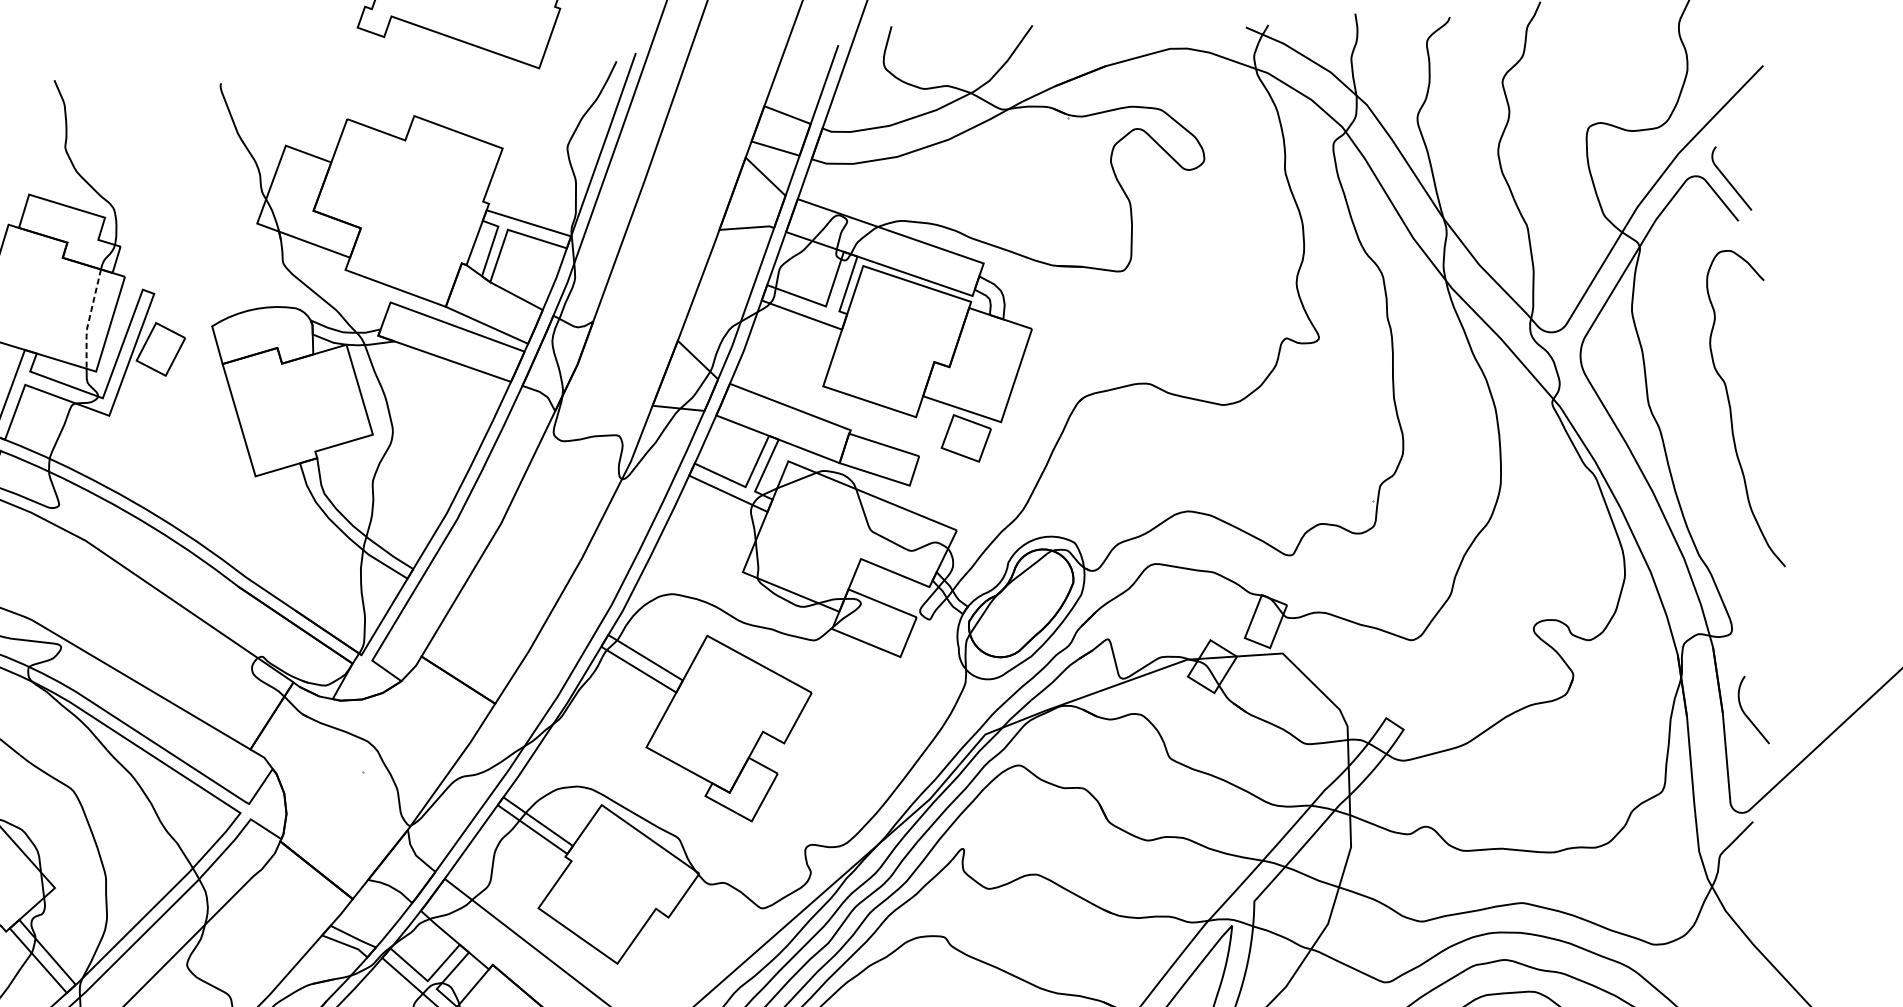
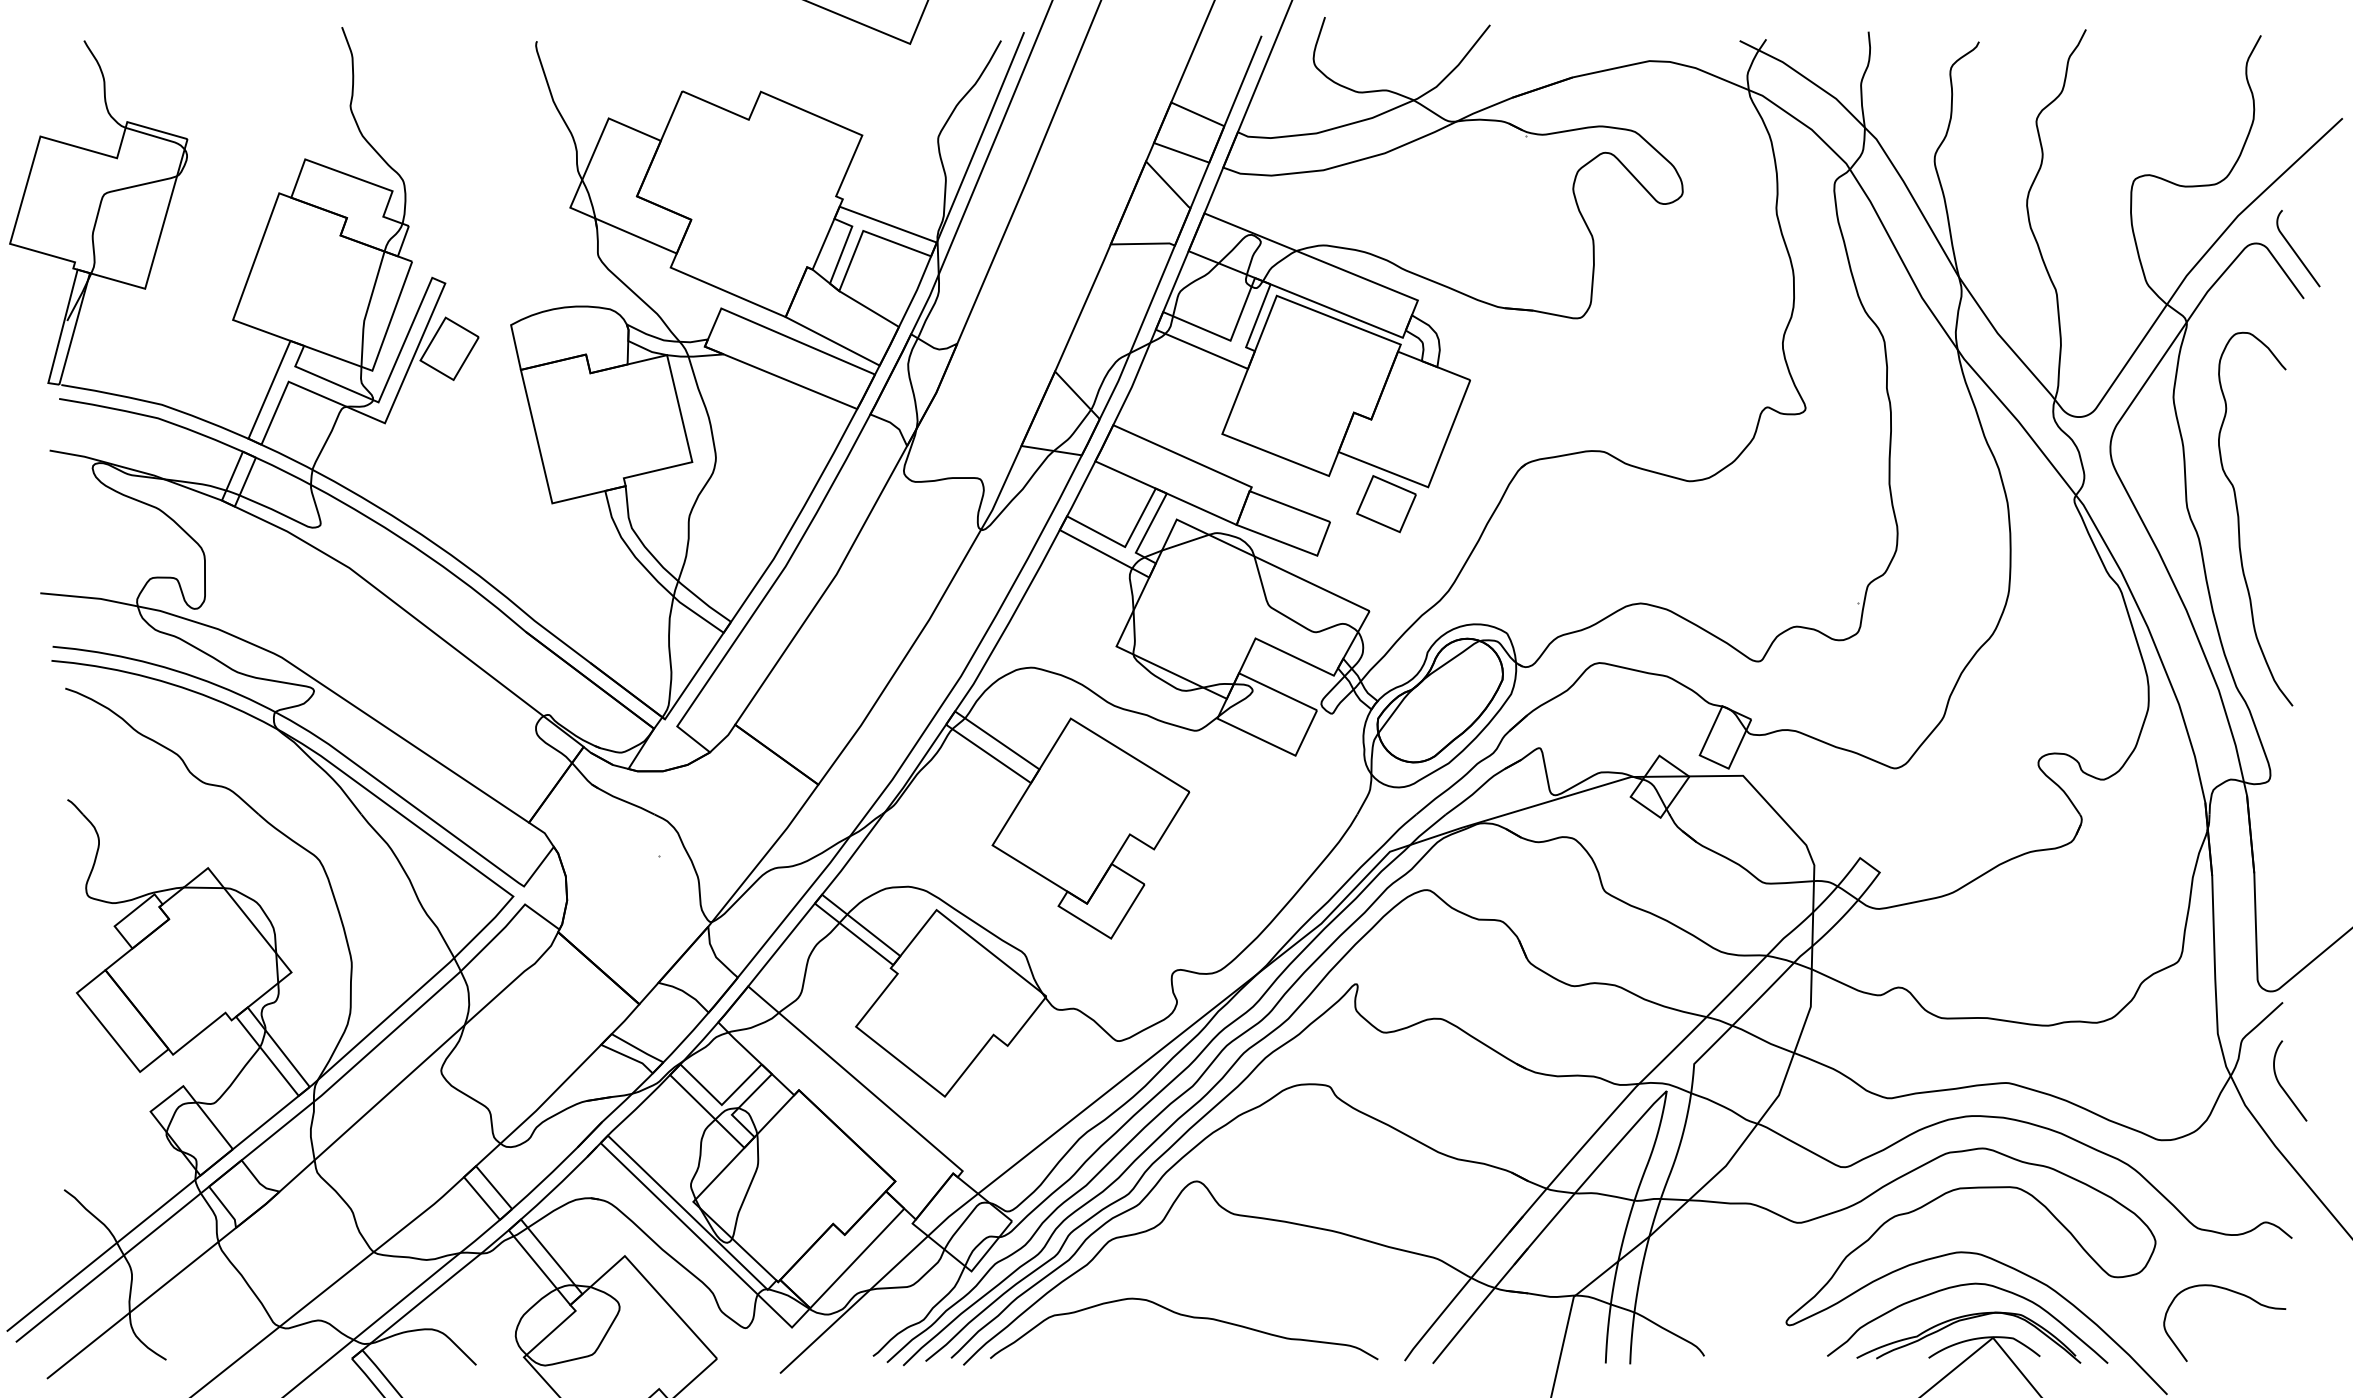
line: (89, 319) -> (367, 309), dashed -> solid
curve: (1731, 409) -> (2239, 518), moved
curve: (1747, 716) -> (2283, 1087), moved

